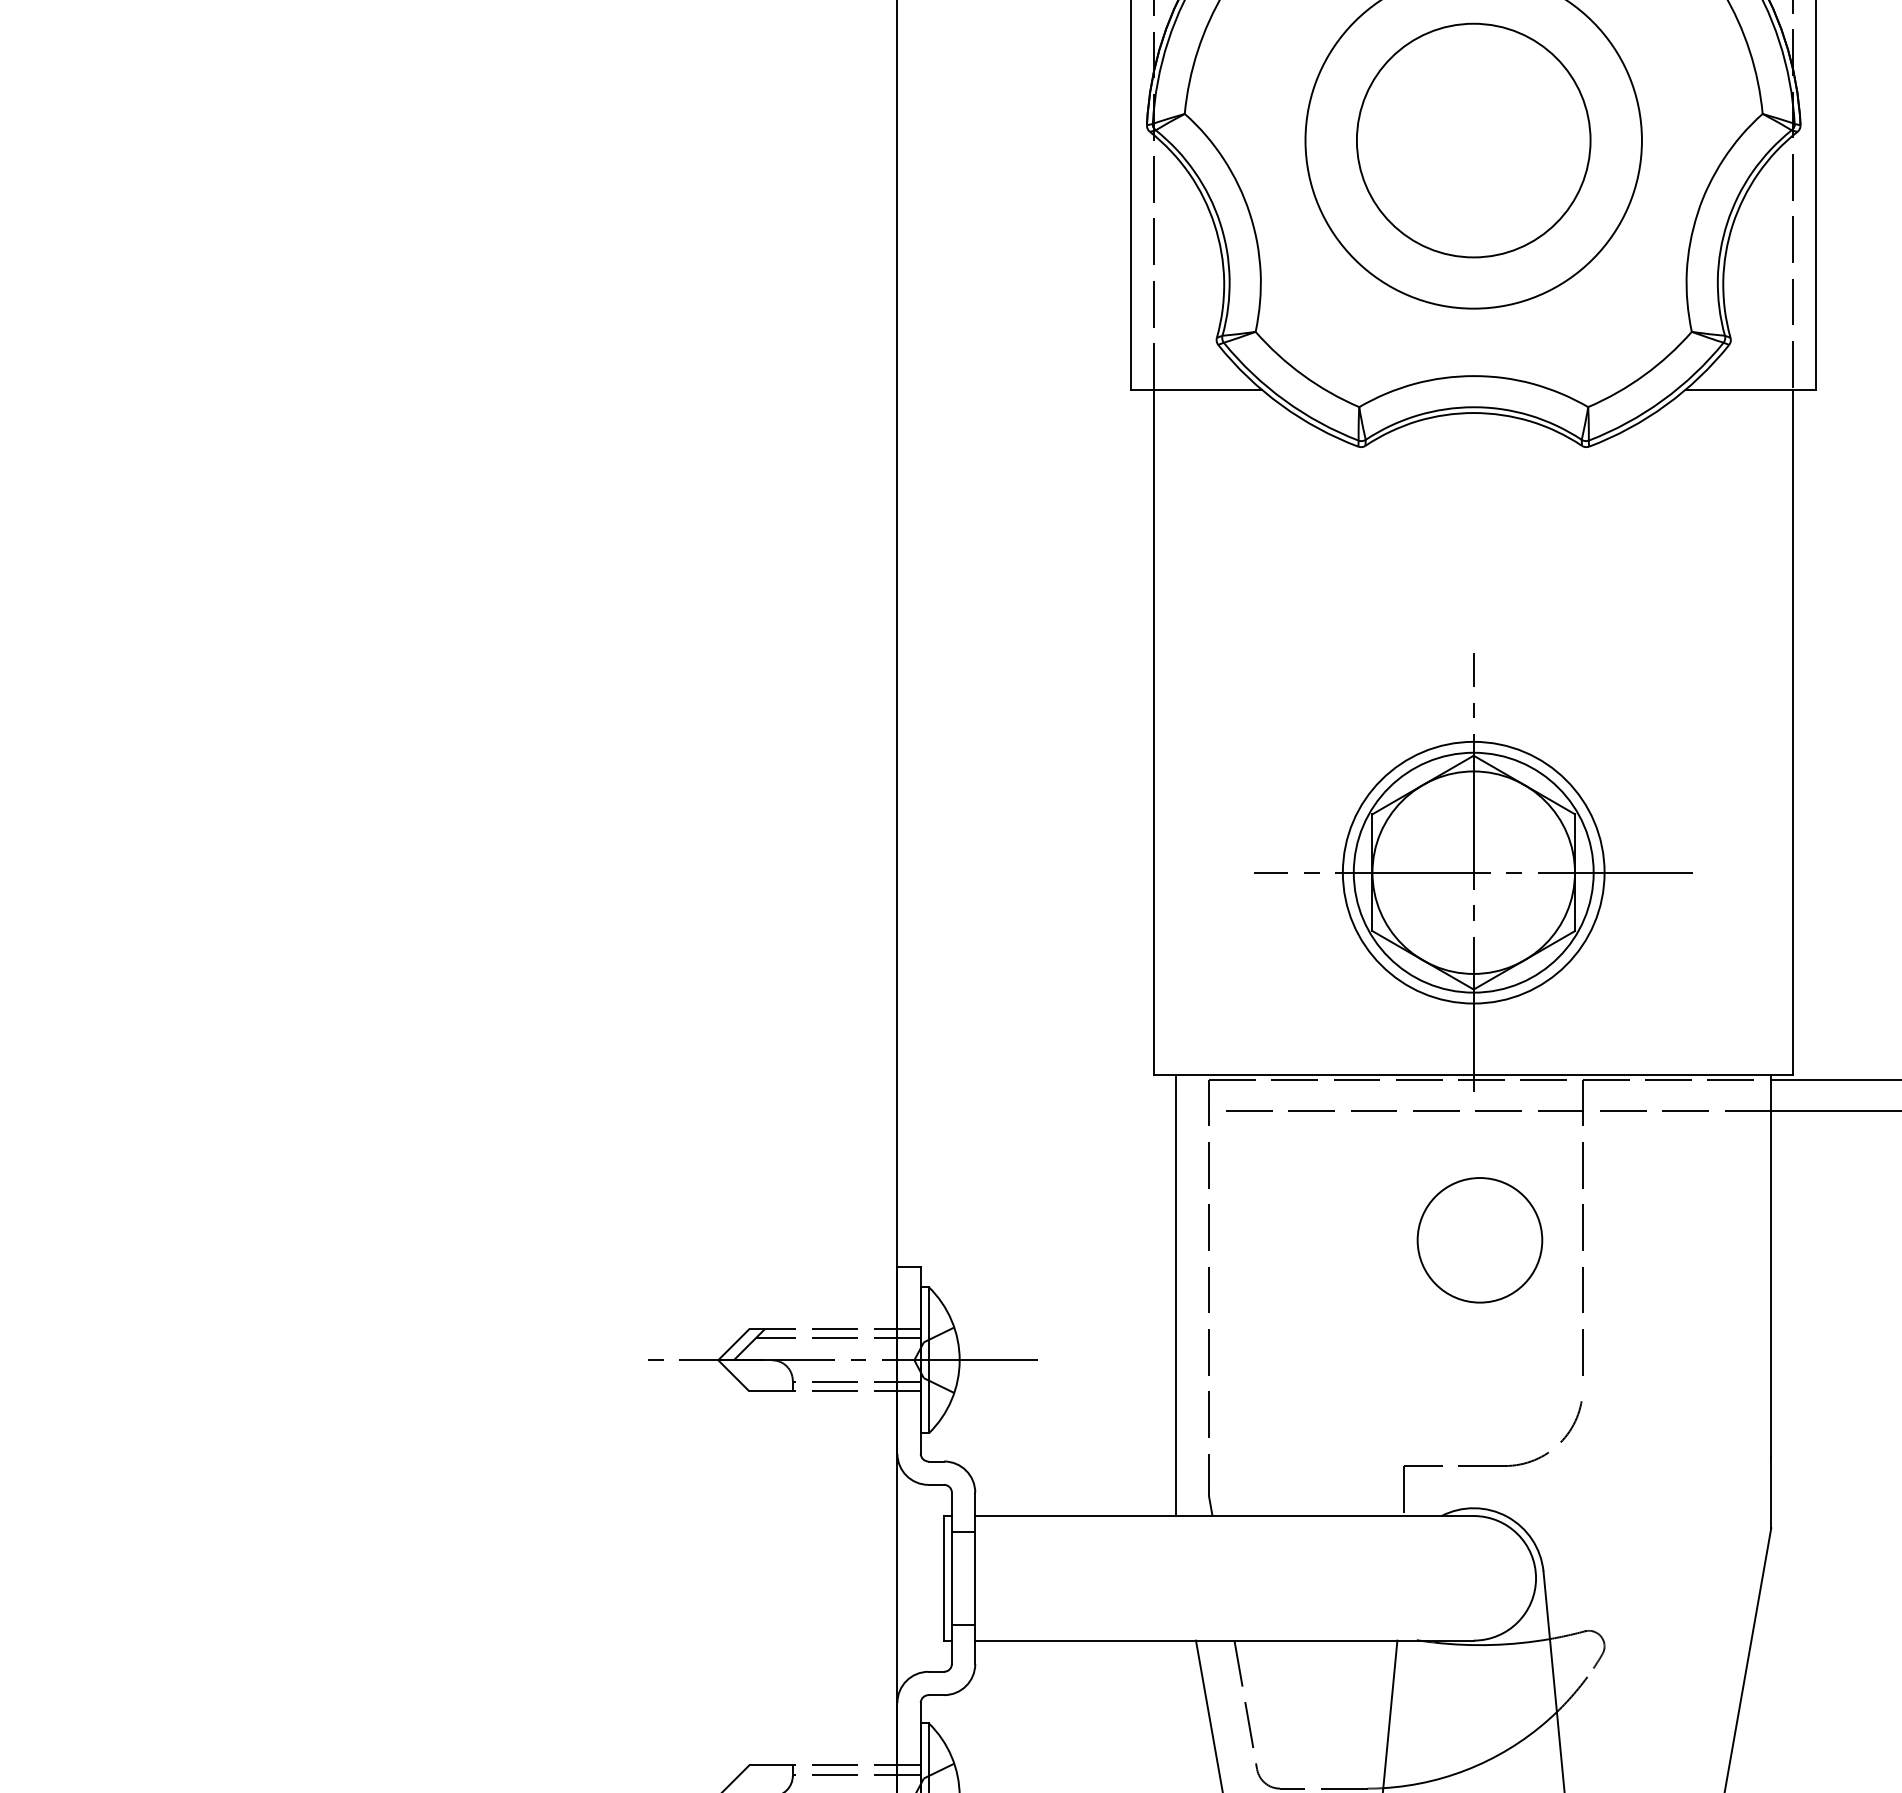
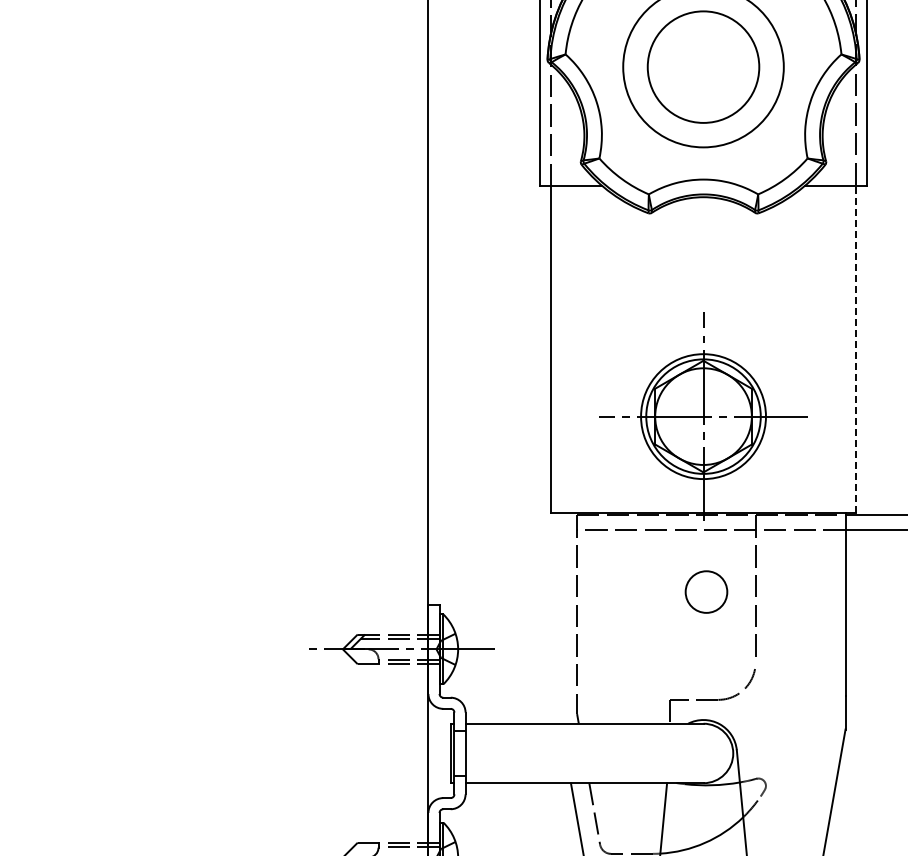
line: (1792, 732) -> (855, 349), solid -> dashed
circle: (1479, 1239) -> (706, 591), size x0.7
line: (1176, 1295) -> (561, 618), removed

